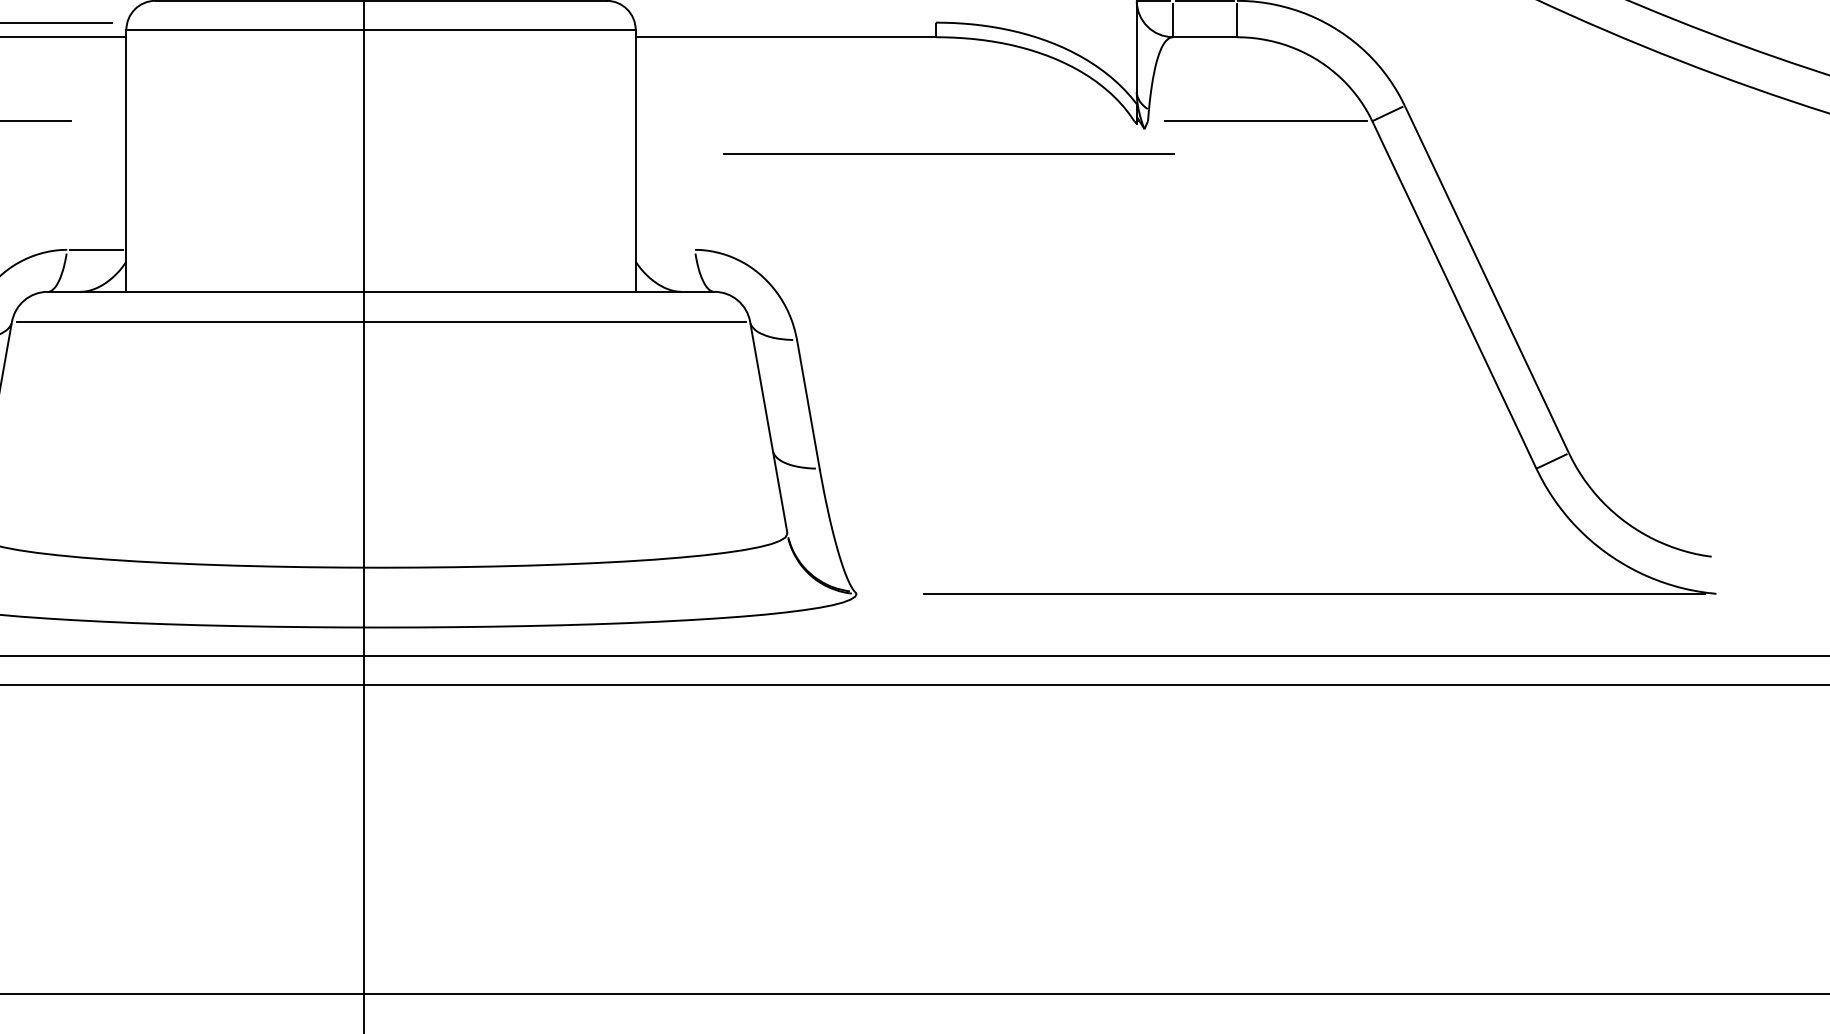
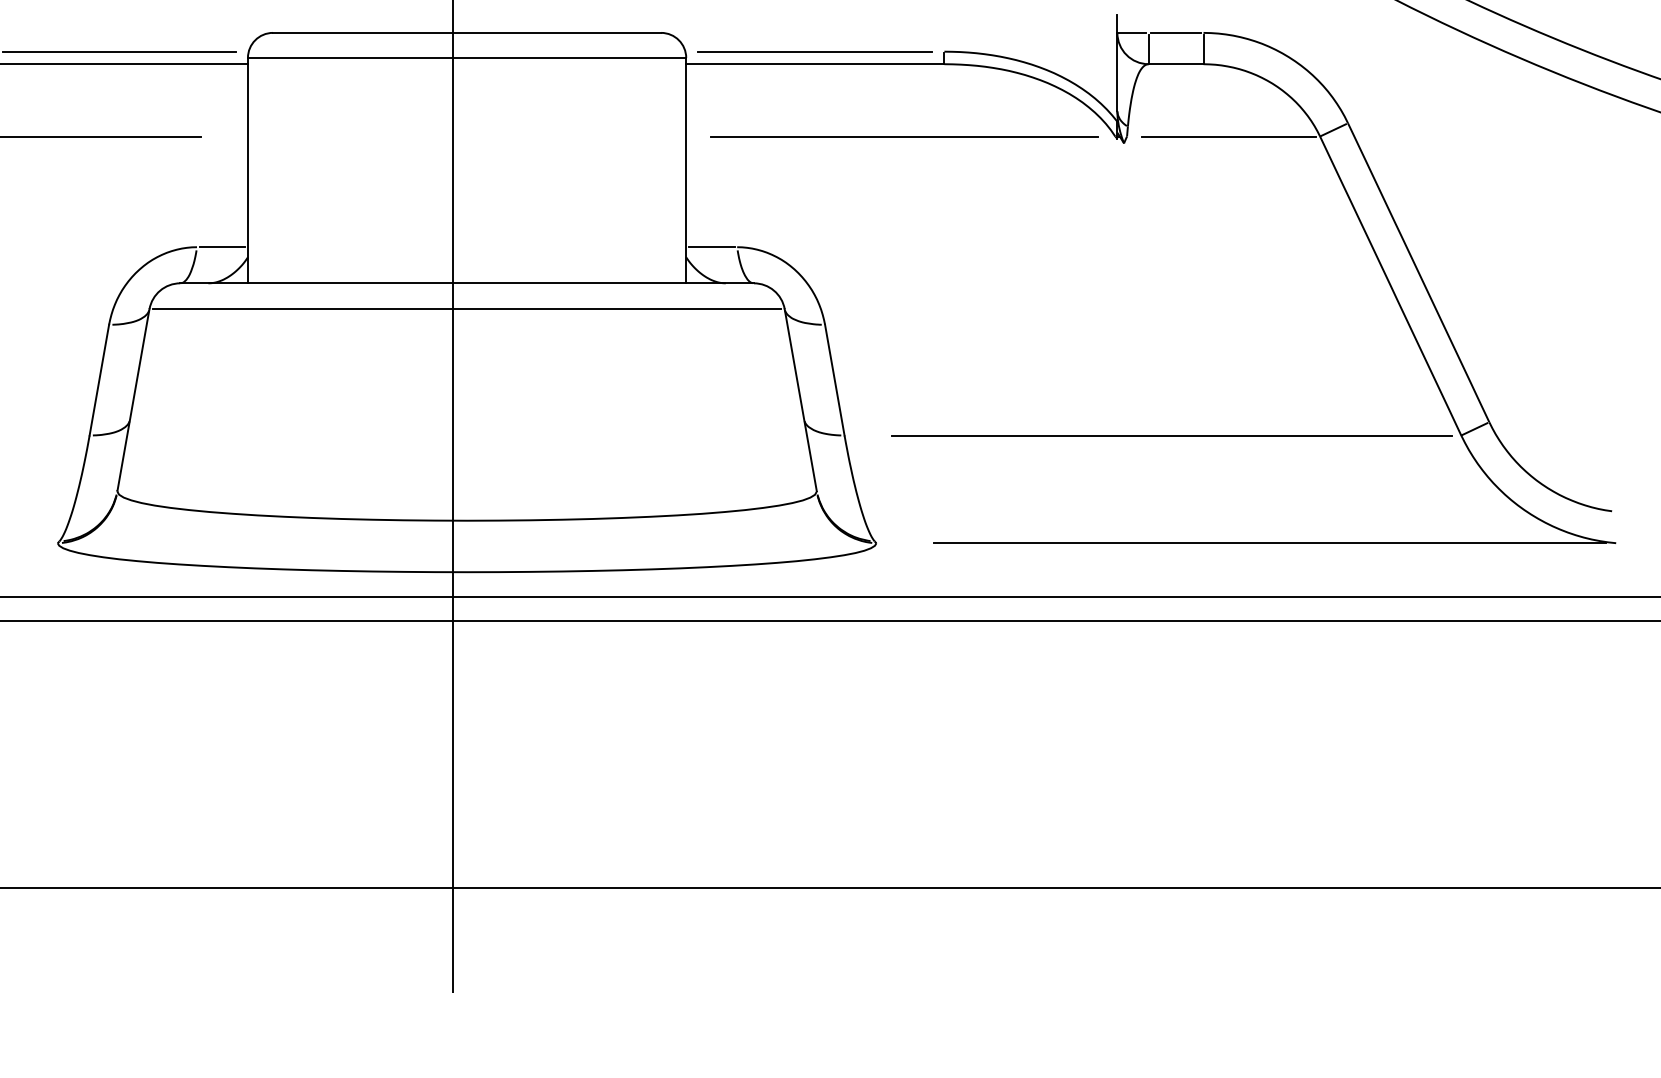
line: (784, 22) -> (814, 51), added
line: (948, 153) -> (904, 136), moved
line: (665, 250) -> (711, 247), added
line: (1200, 468) -> (1172, 435), added

